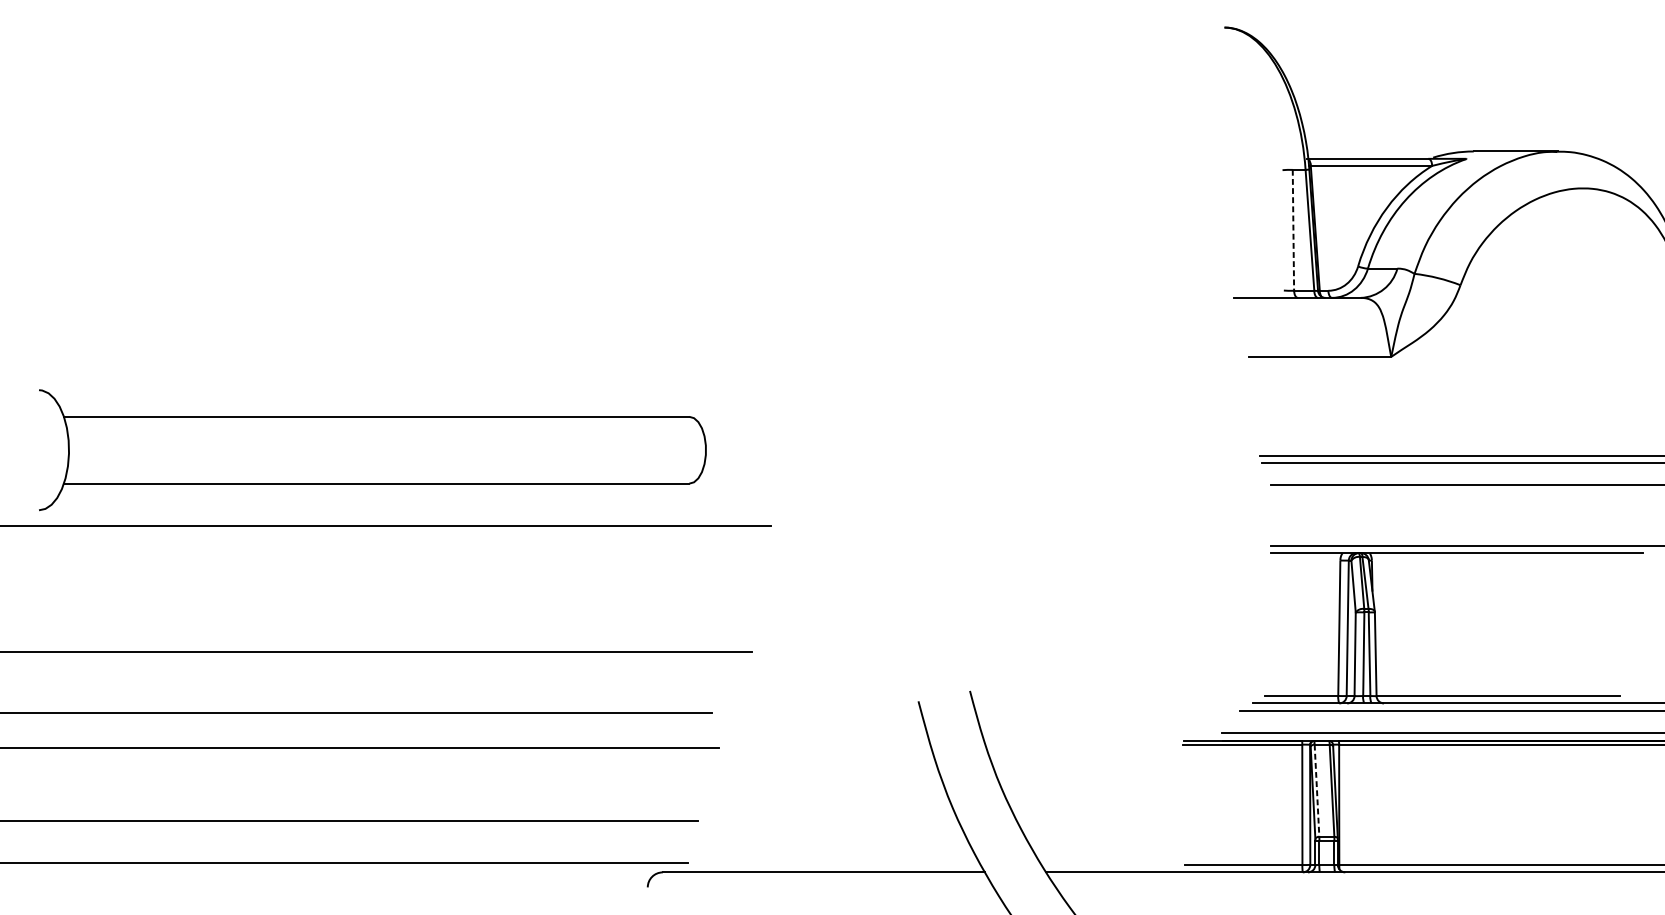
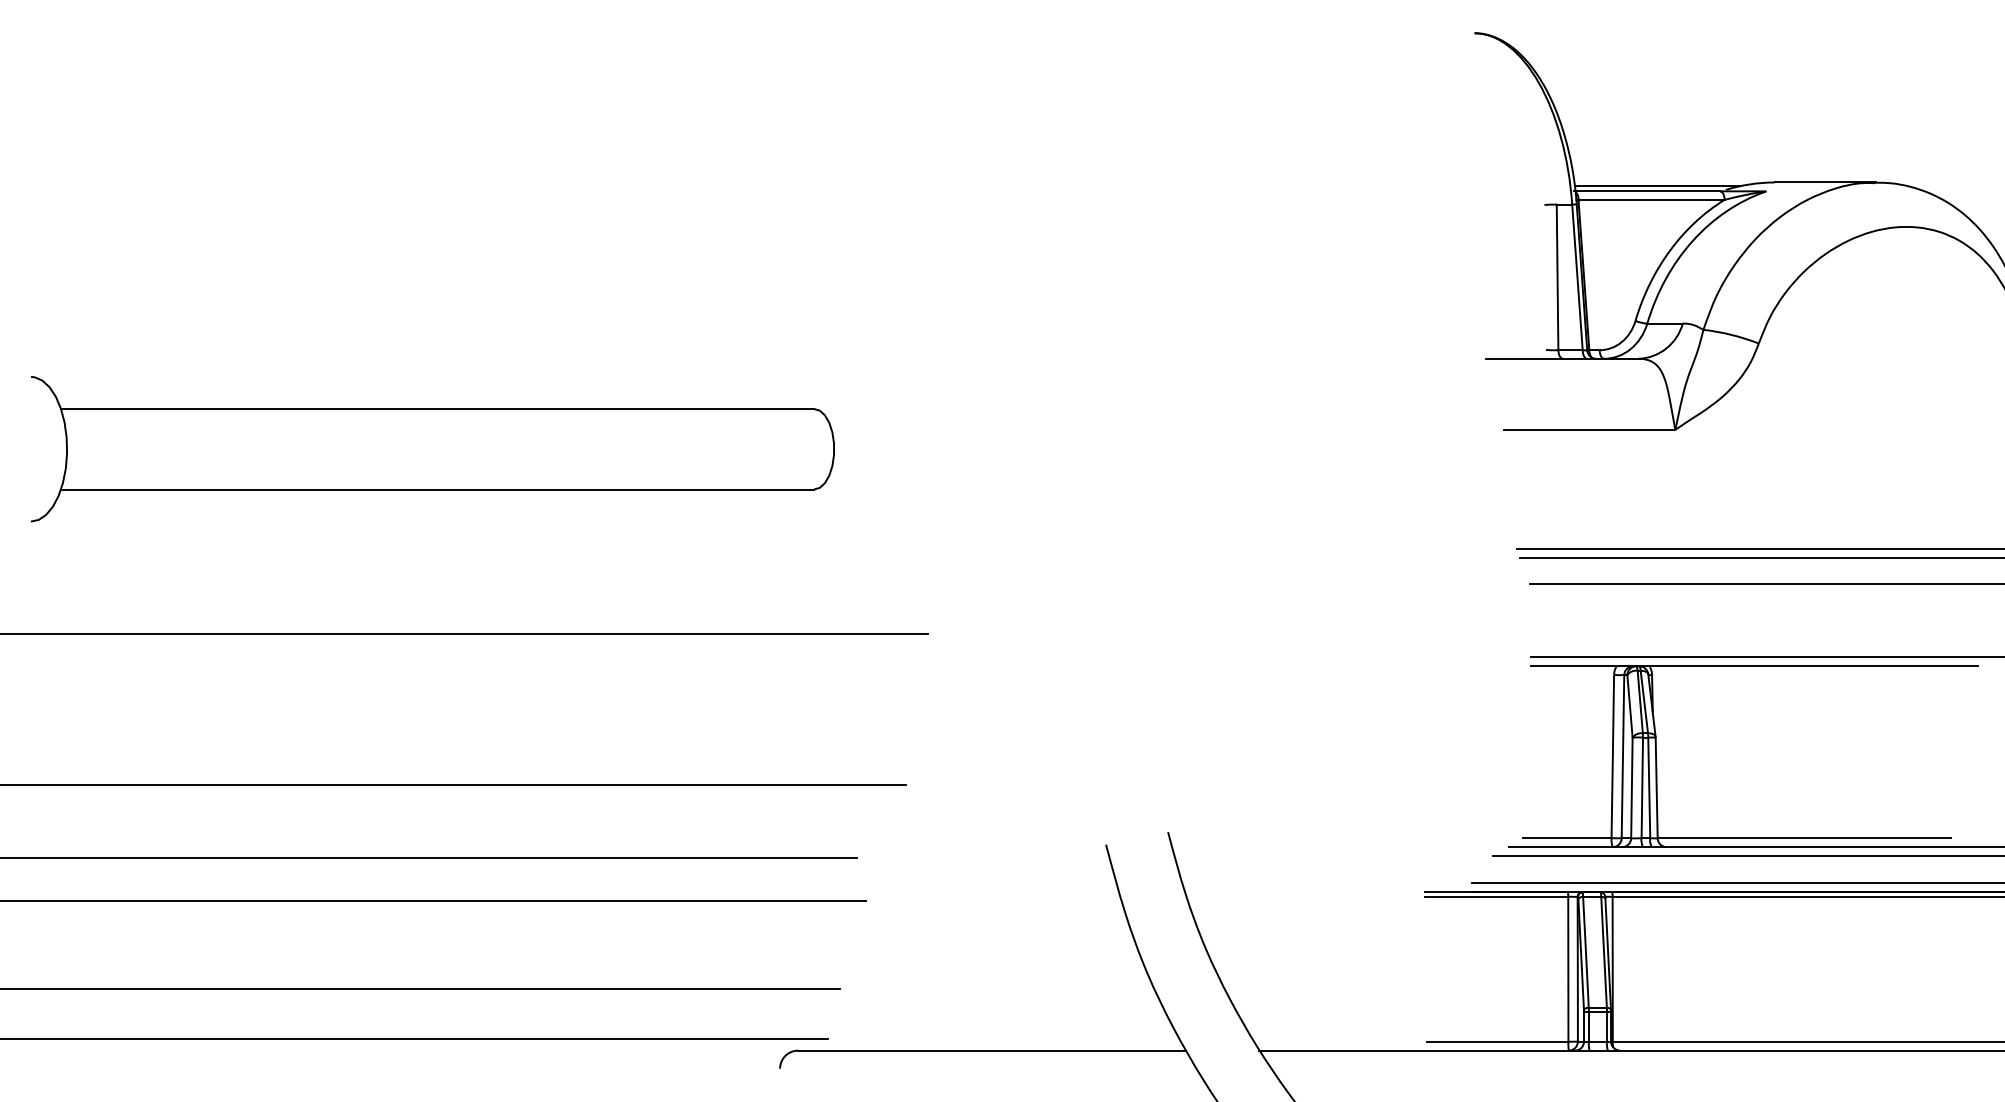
line: (1376, 154) -> (1657, 186), added
line: (1293, 230) -> (1557, 277), dashed -> solid
part: (372, 450) -> (432, 449), moved
line: (1316, 790) -> (1585, 951), dashed -> solid

